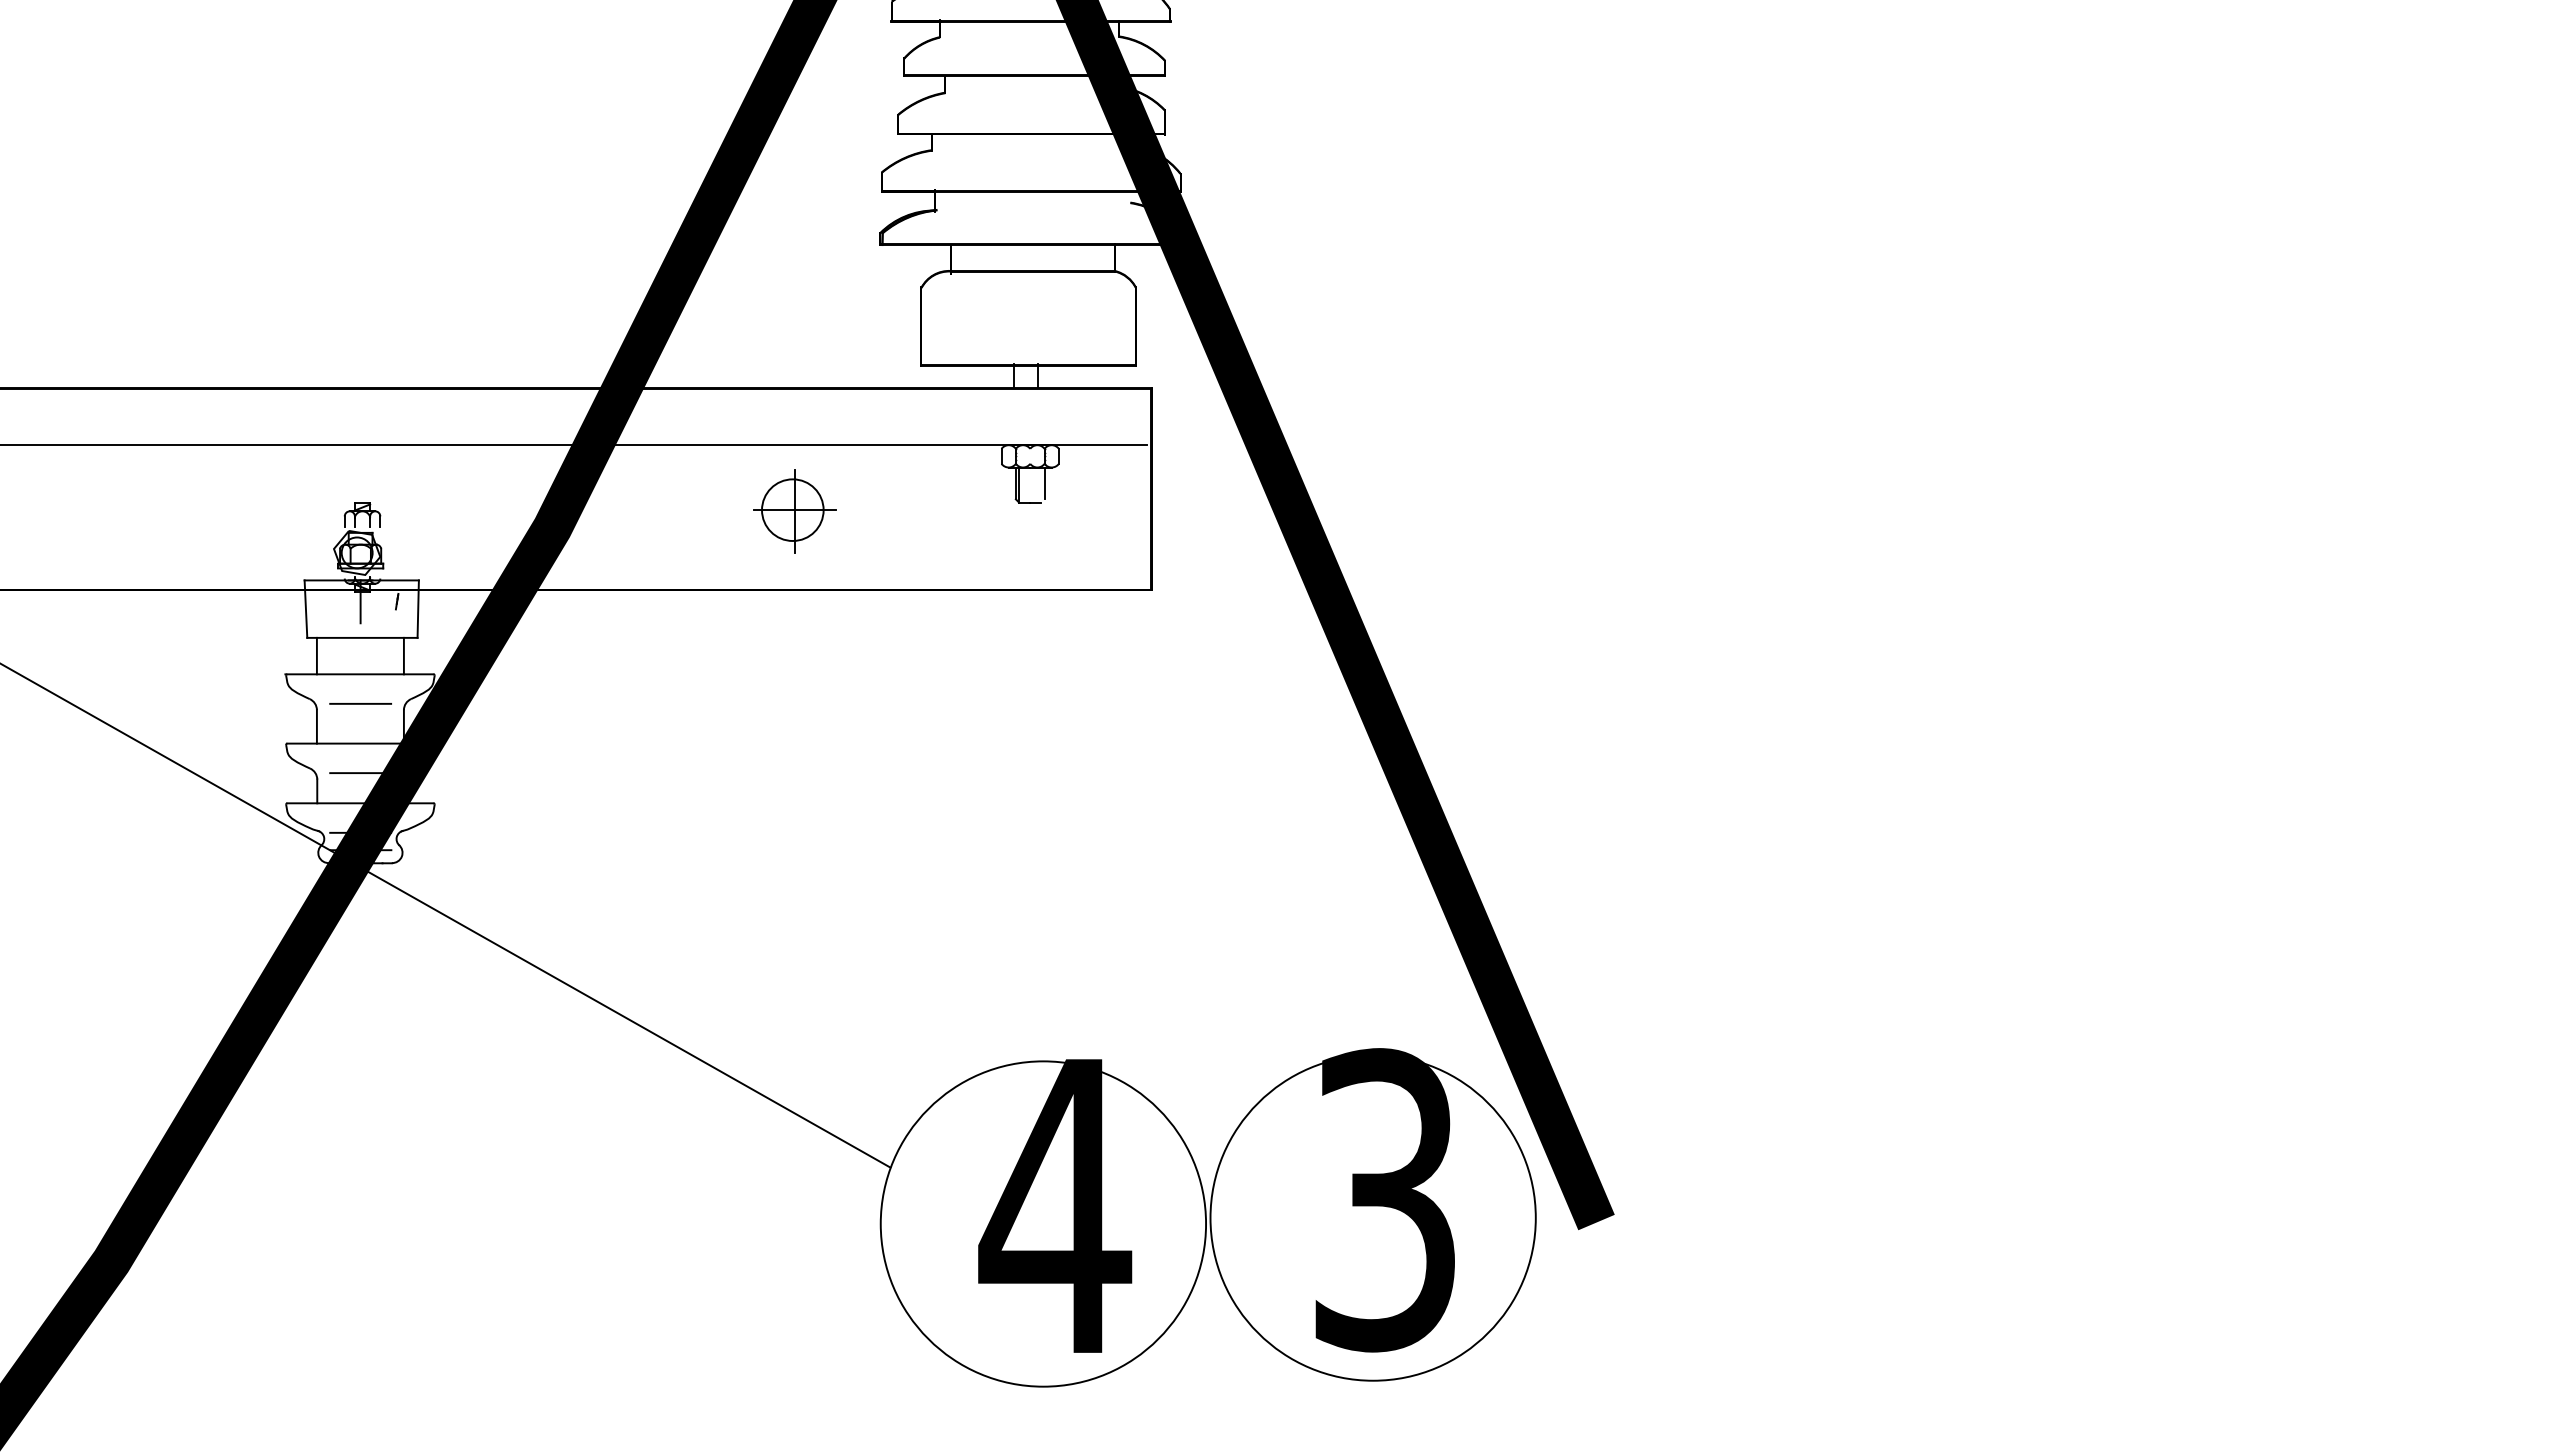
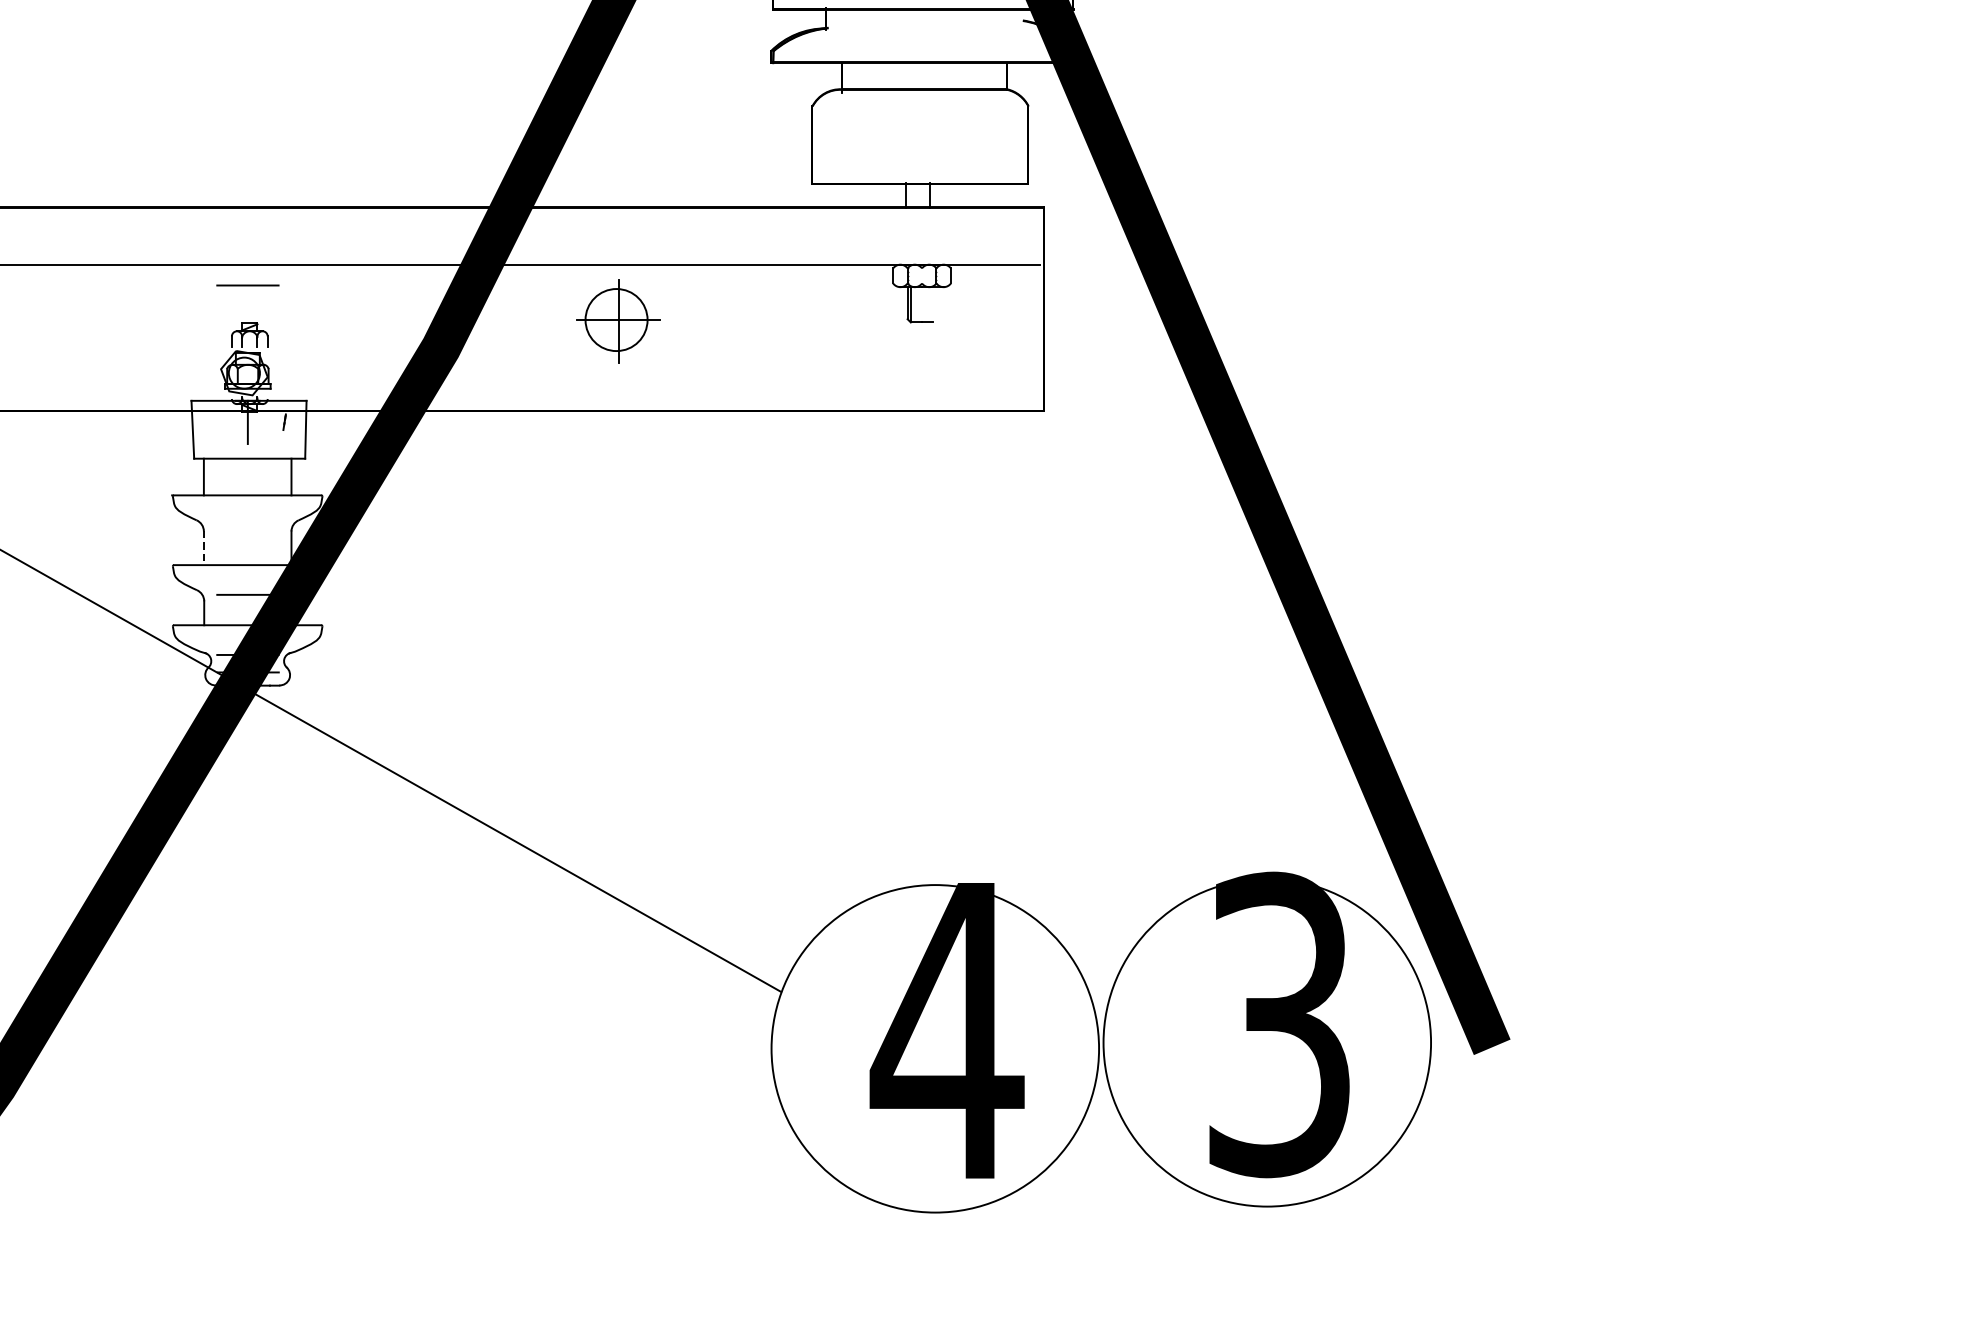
line: (1044, 483) -> (936, 303), removed
part: (794, 511) -> (618, 321), moved
line: (360, 703) -> (247, 285), moved
line: (316, 726) -> (203, 547), solid -> dashed

